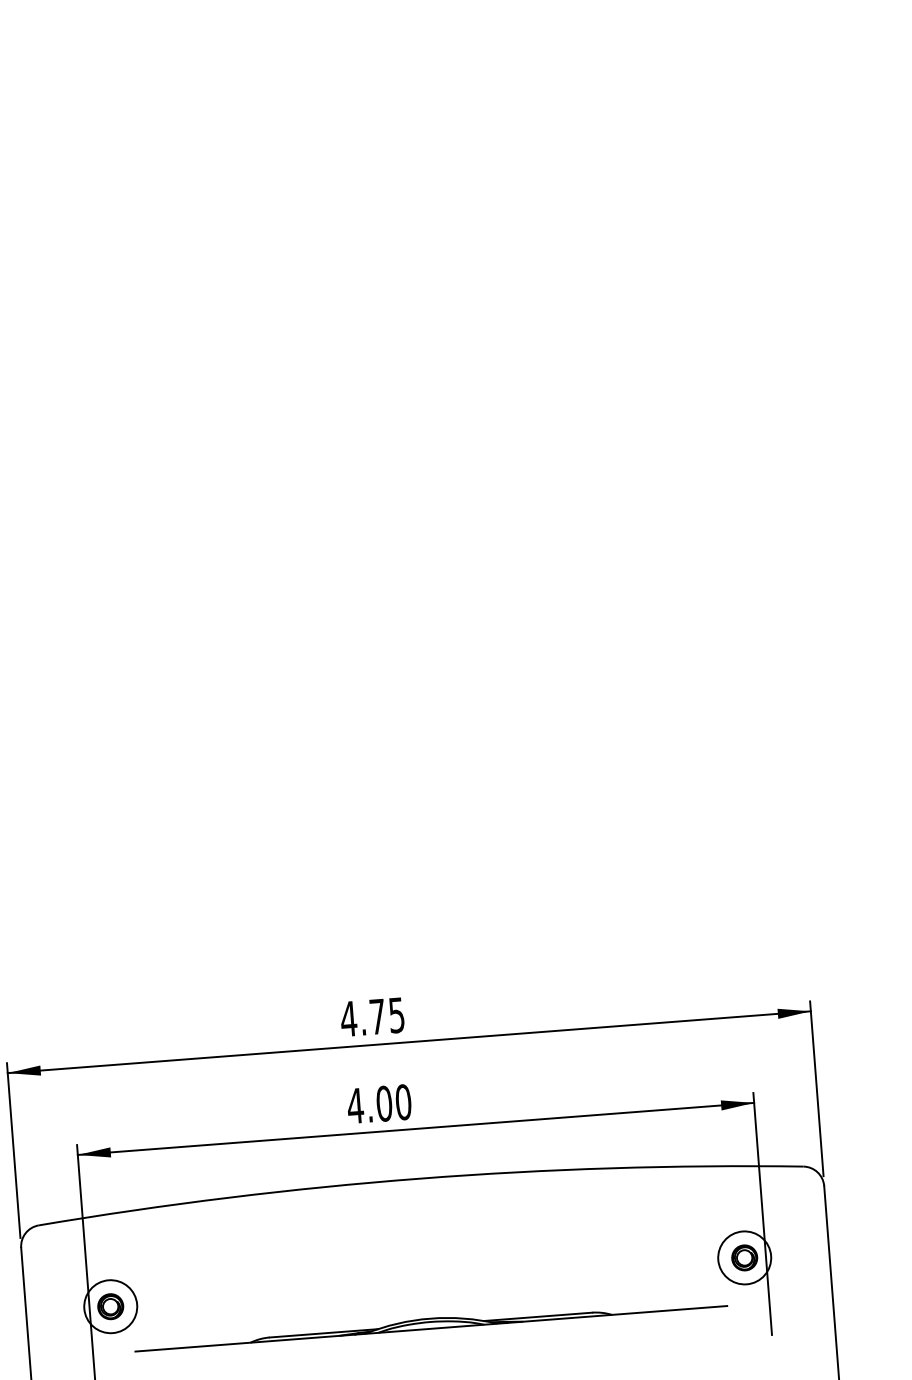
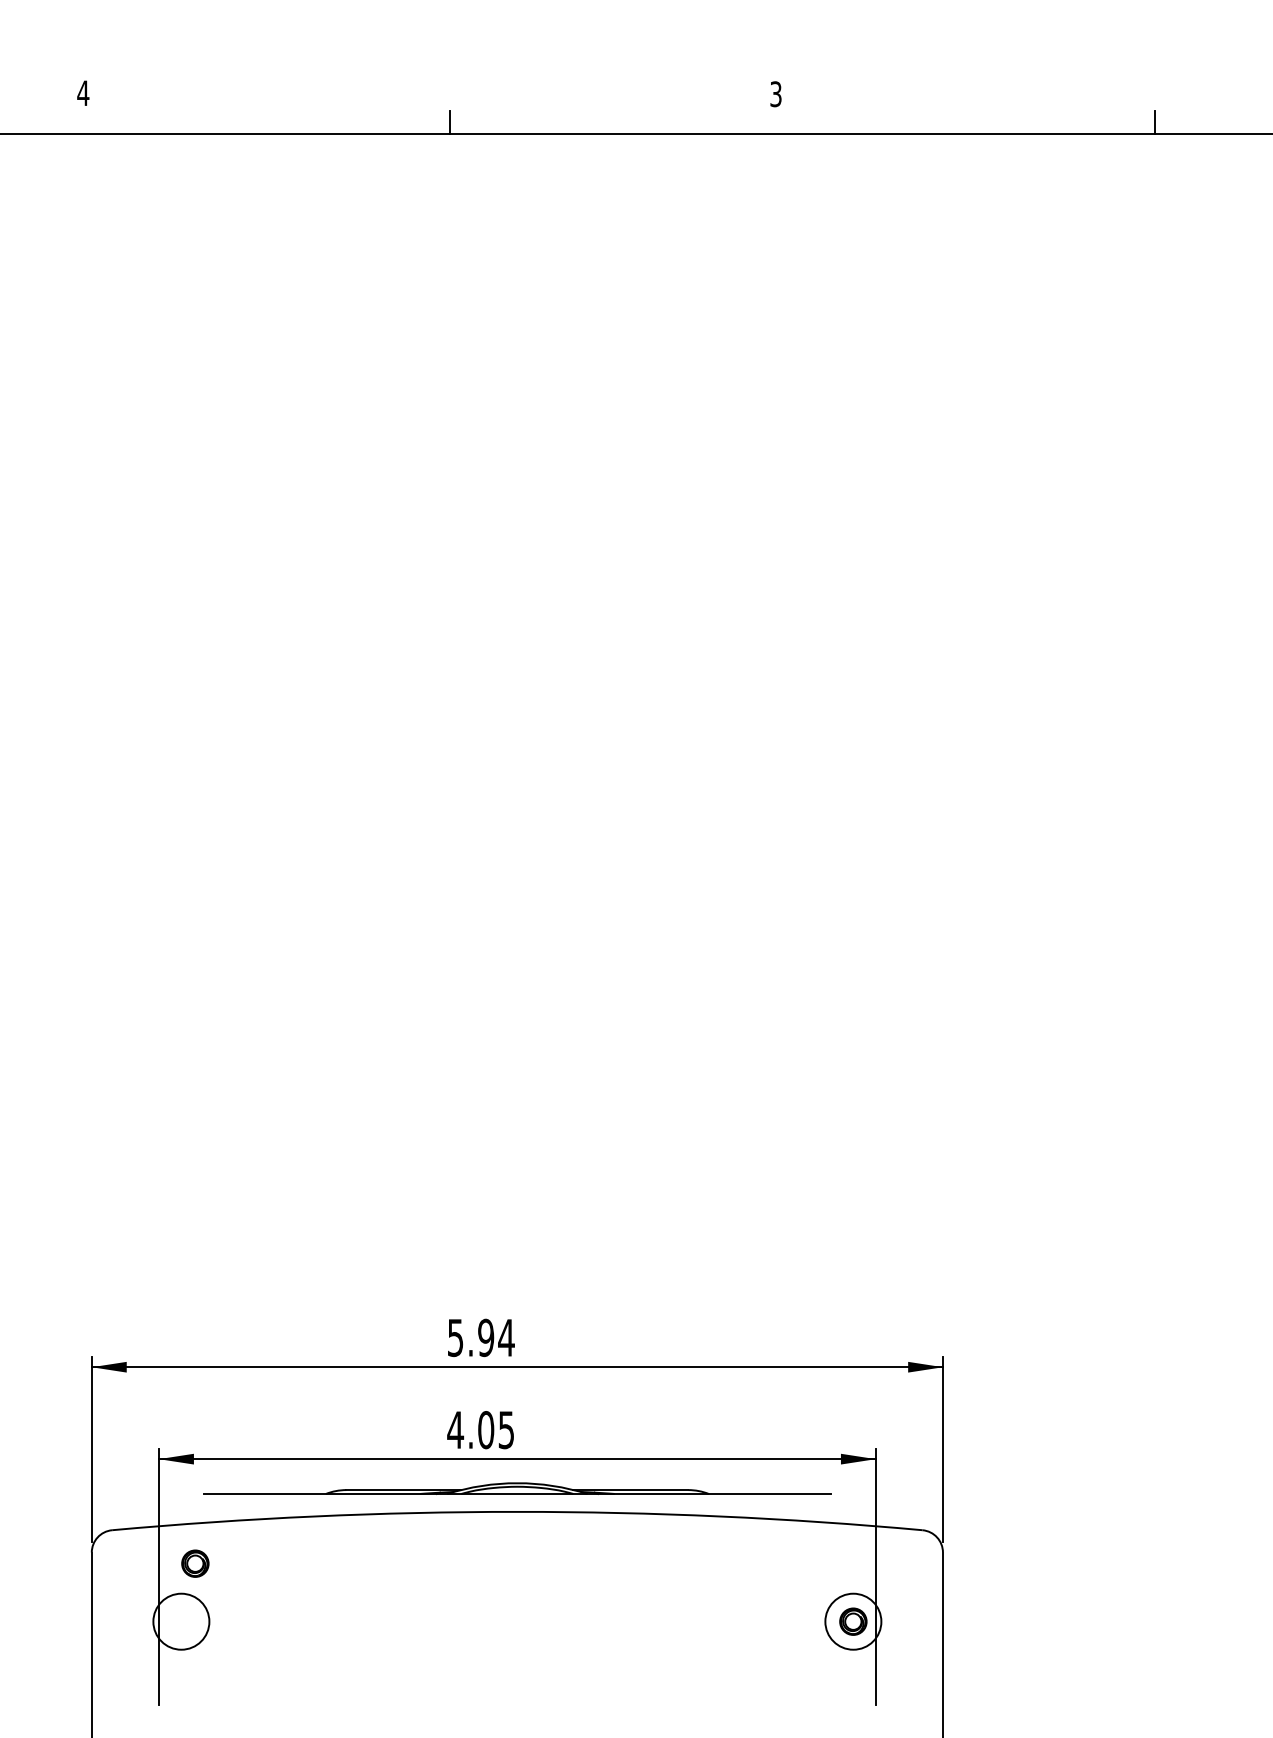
text: (372, 1016) -> (480, 1337), 4.75 -> 5.94
text: (403, 1102) -> (506, 1430), 4.00 -> 4.05
part: (110, 1306) -> (195, 1563), moved
part: (431, 1323) -> (517, 1488), moved

